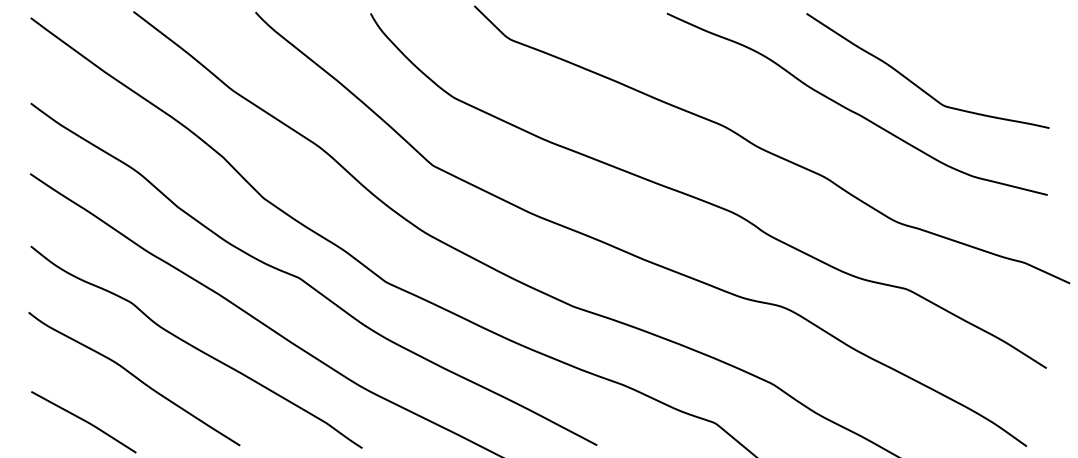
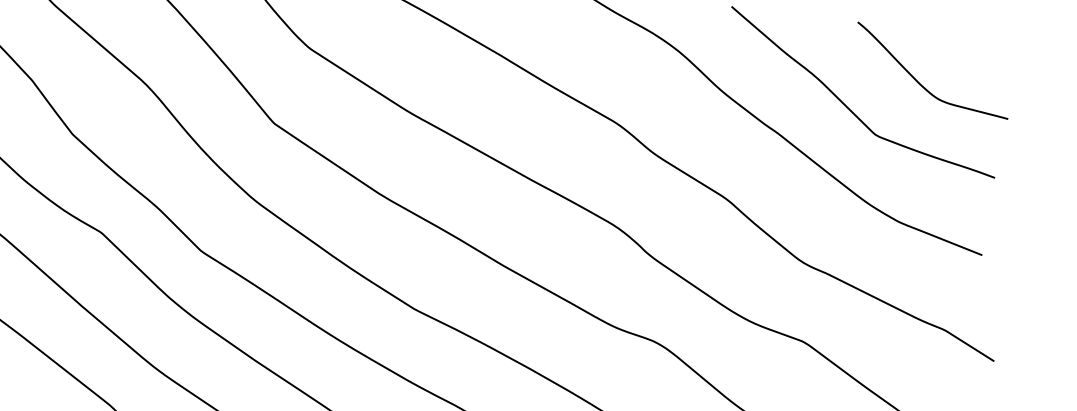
curve: (974, 55) -> (919, 81), added

